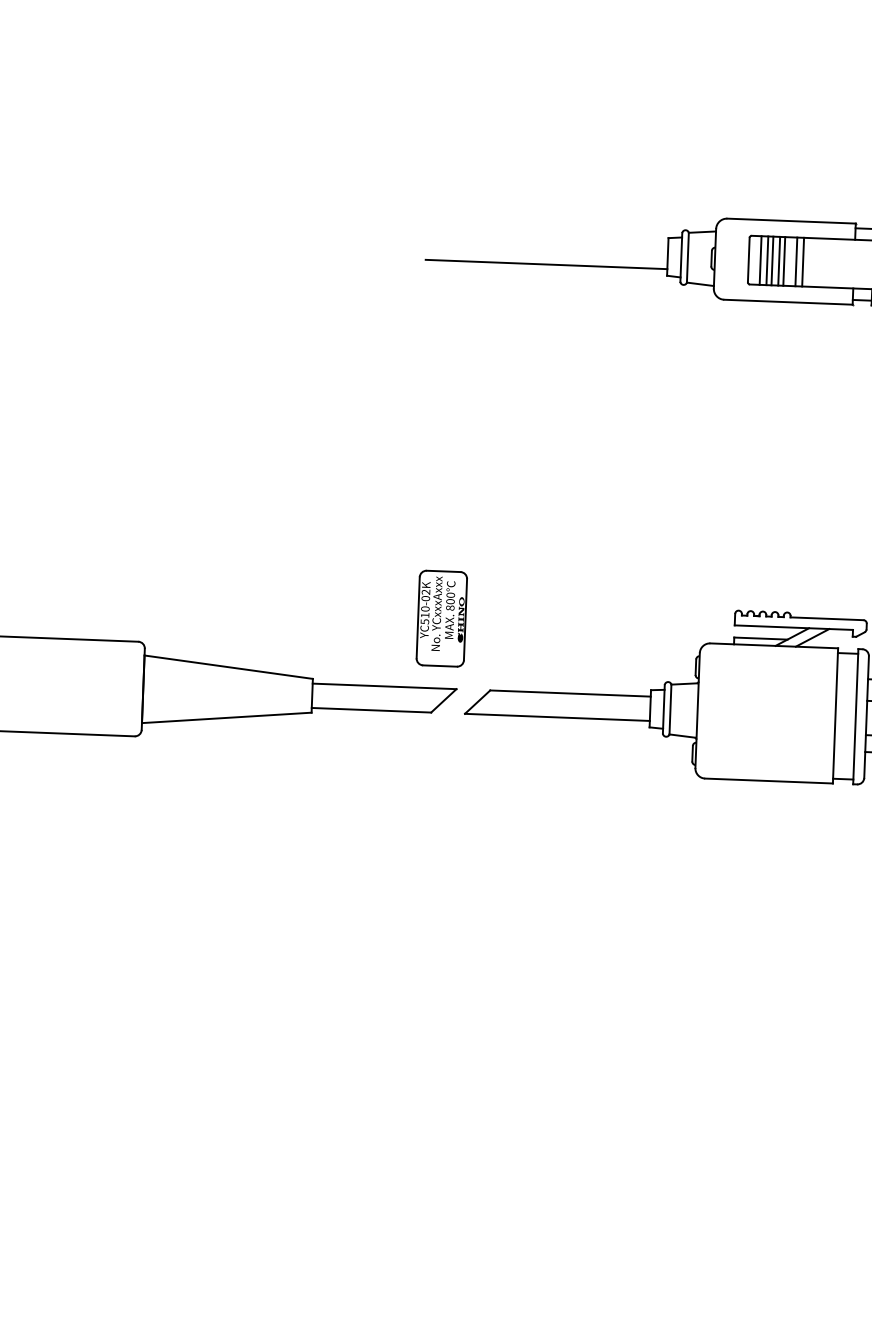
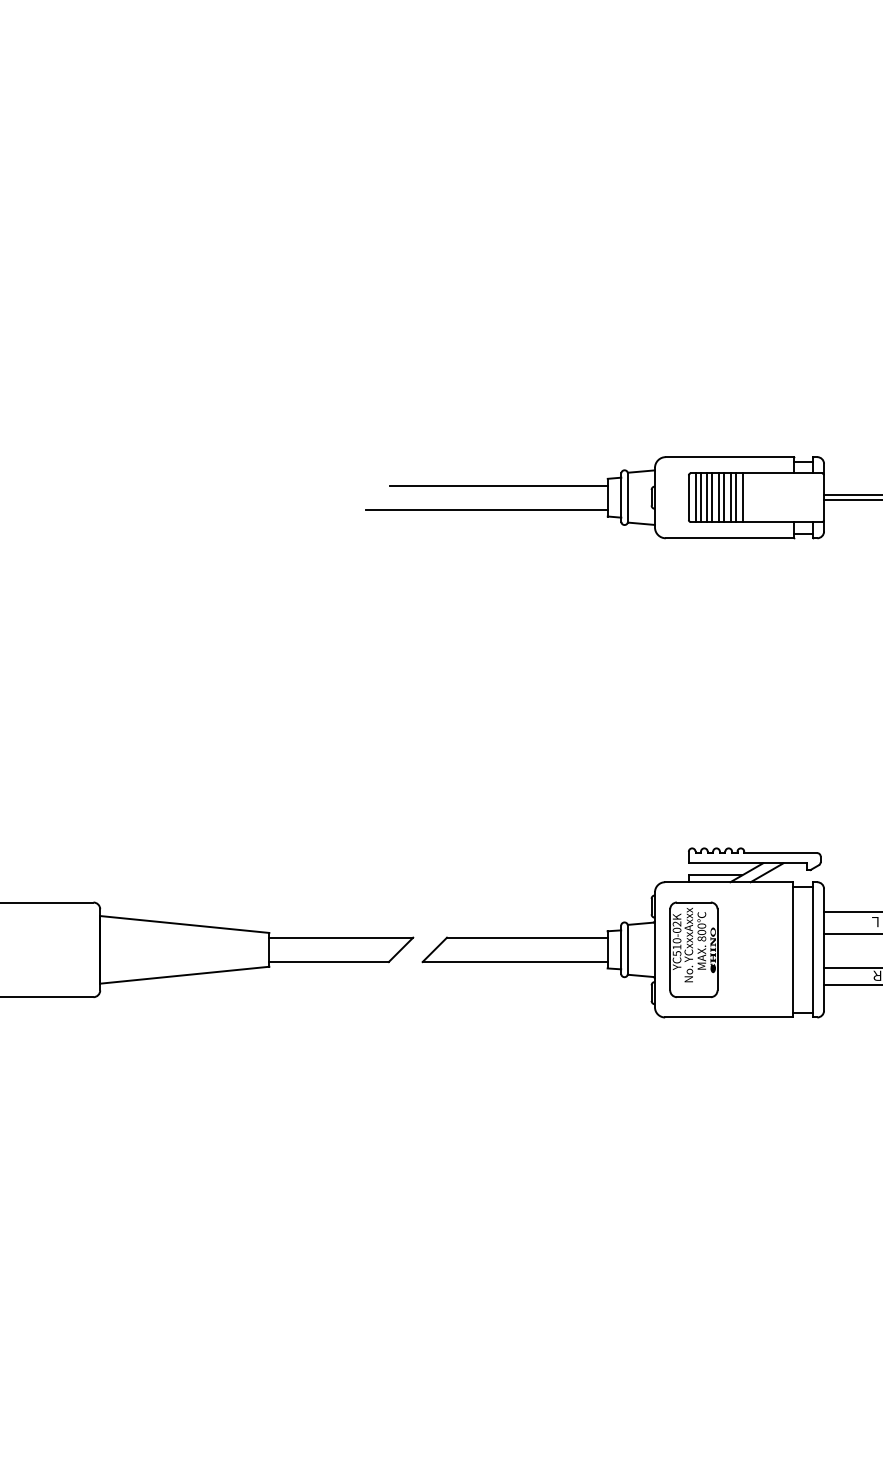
line: (559, 240) -> (498, 485), added
line: (755, 260) -> (695, 497), added
line: (791, 261) -> (731, 497), added
part: (441, 618) -> (693, 949), moved

